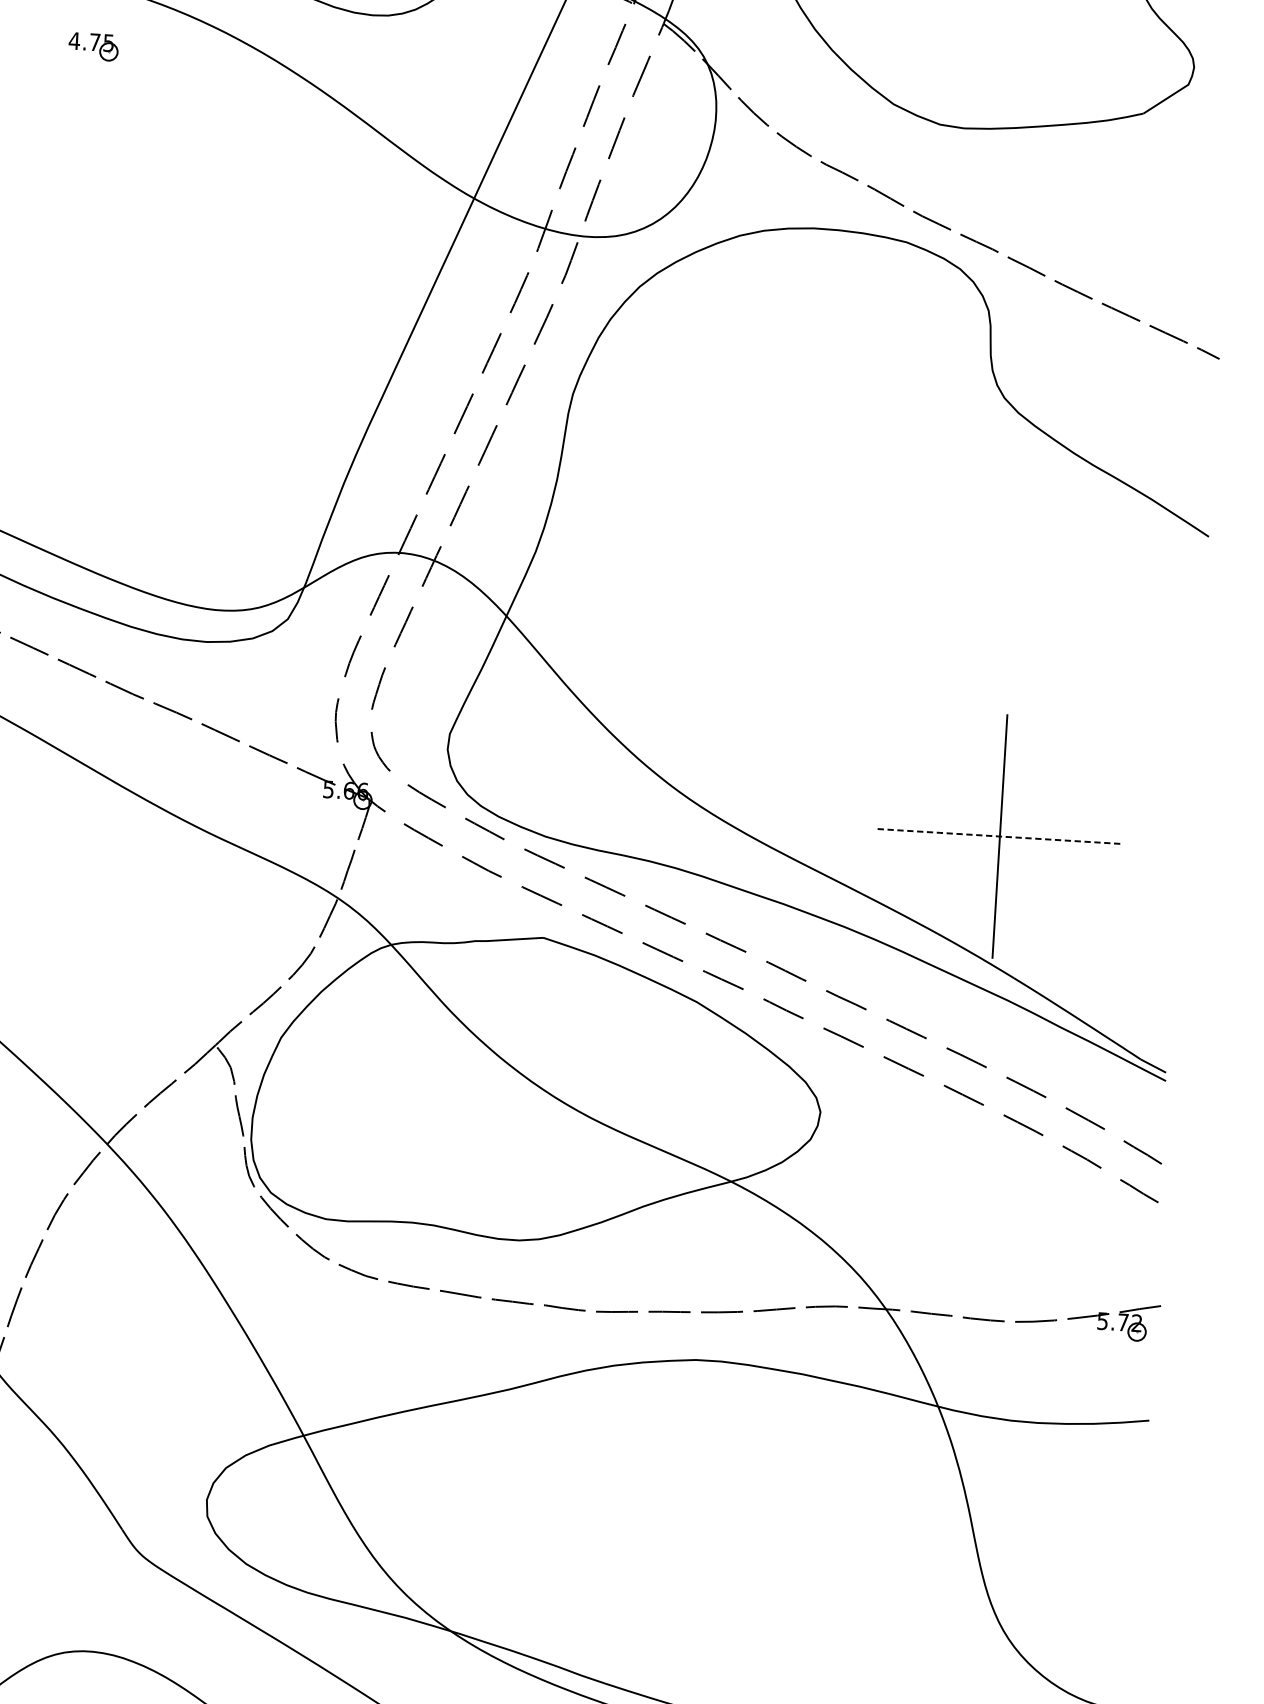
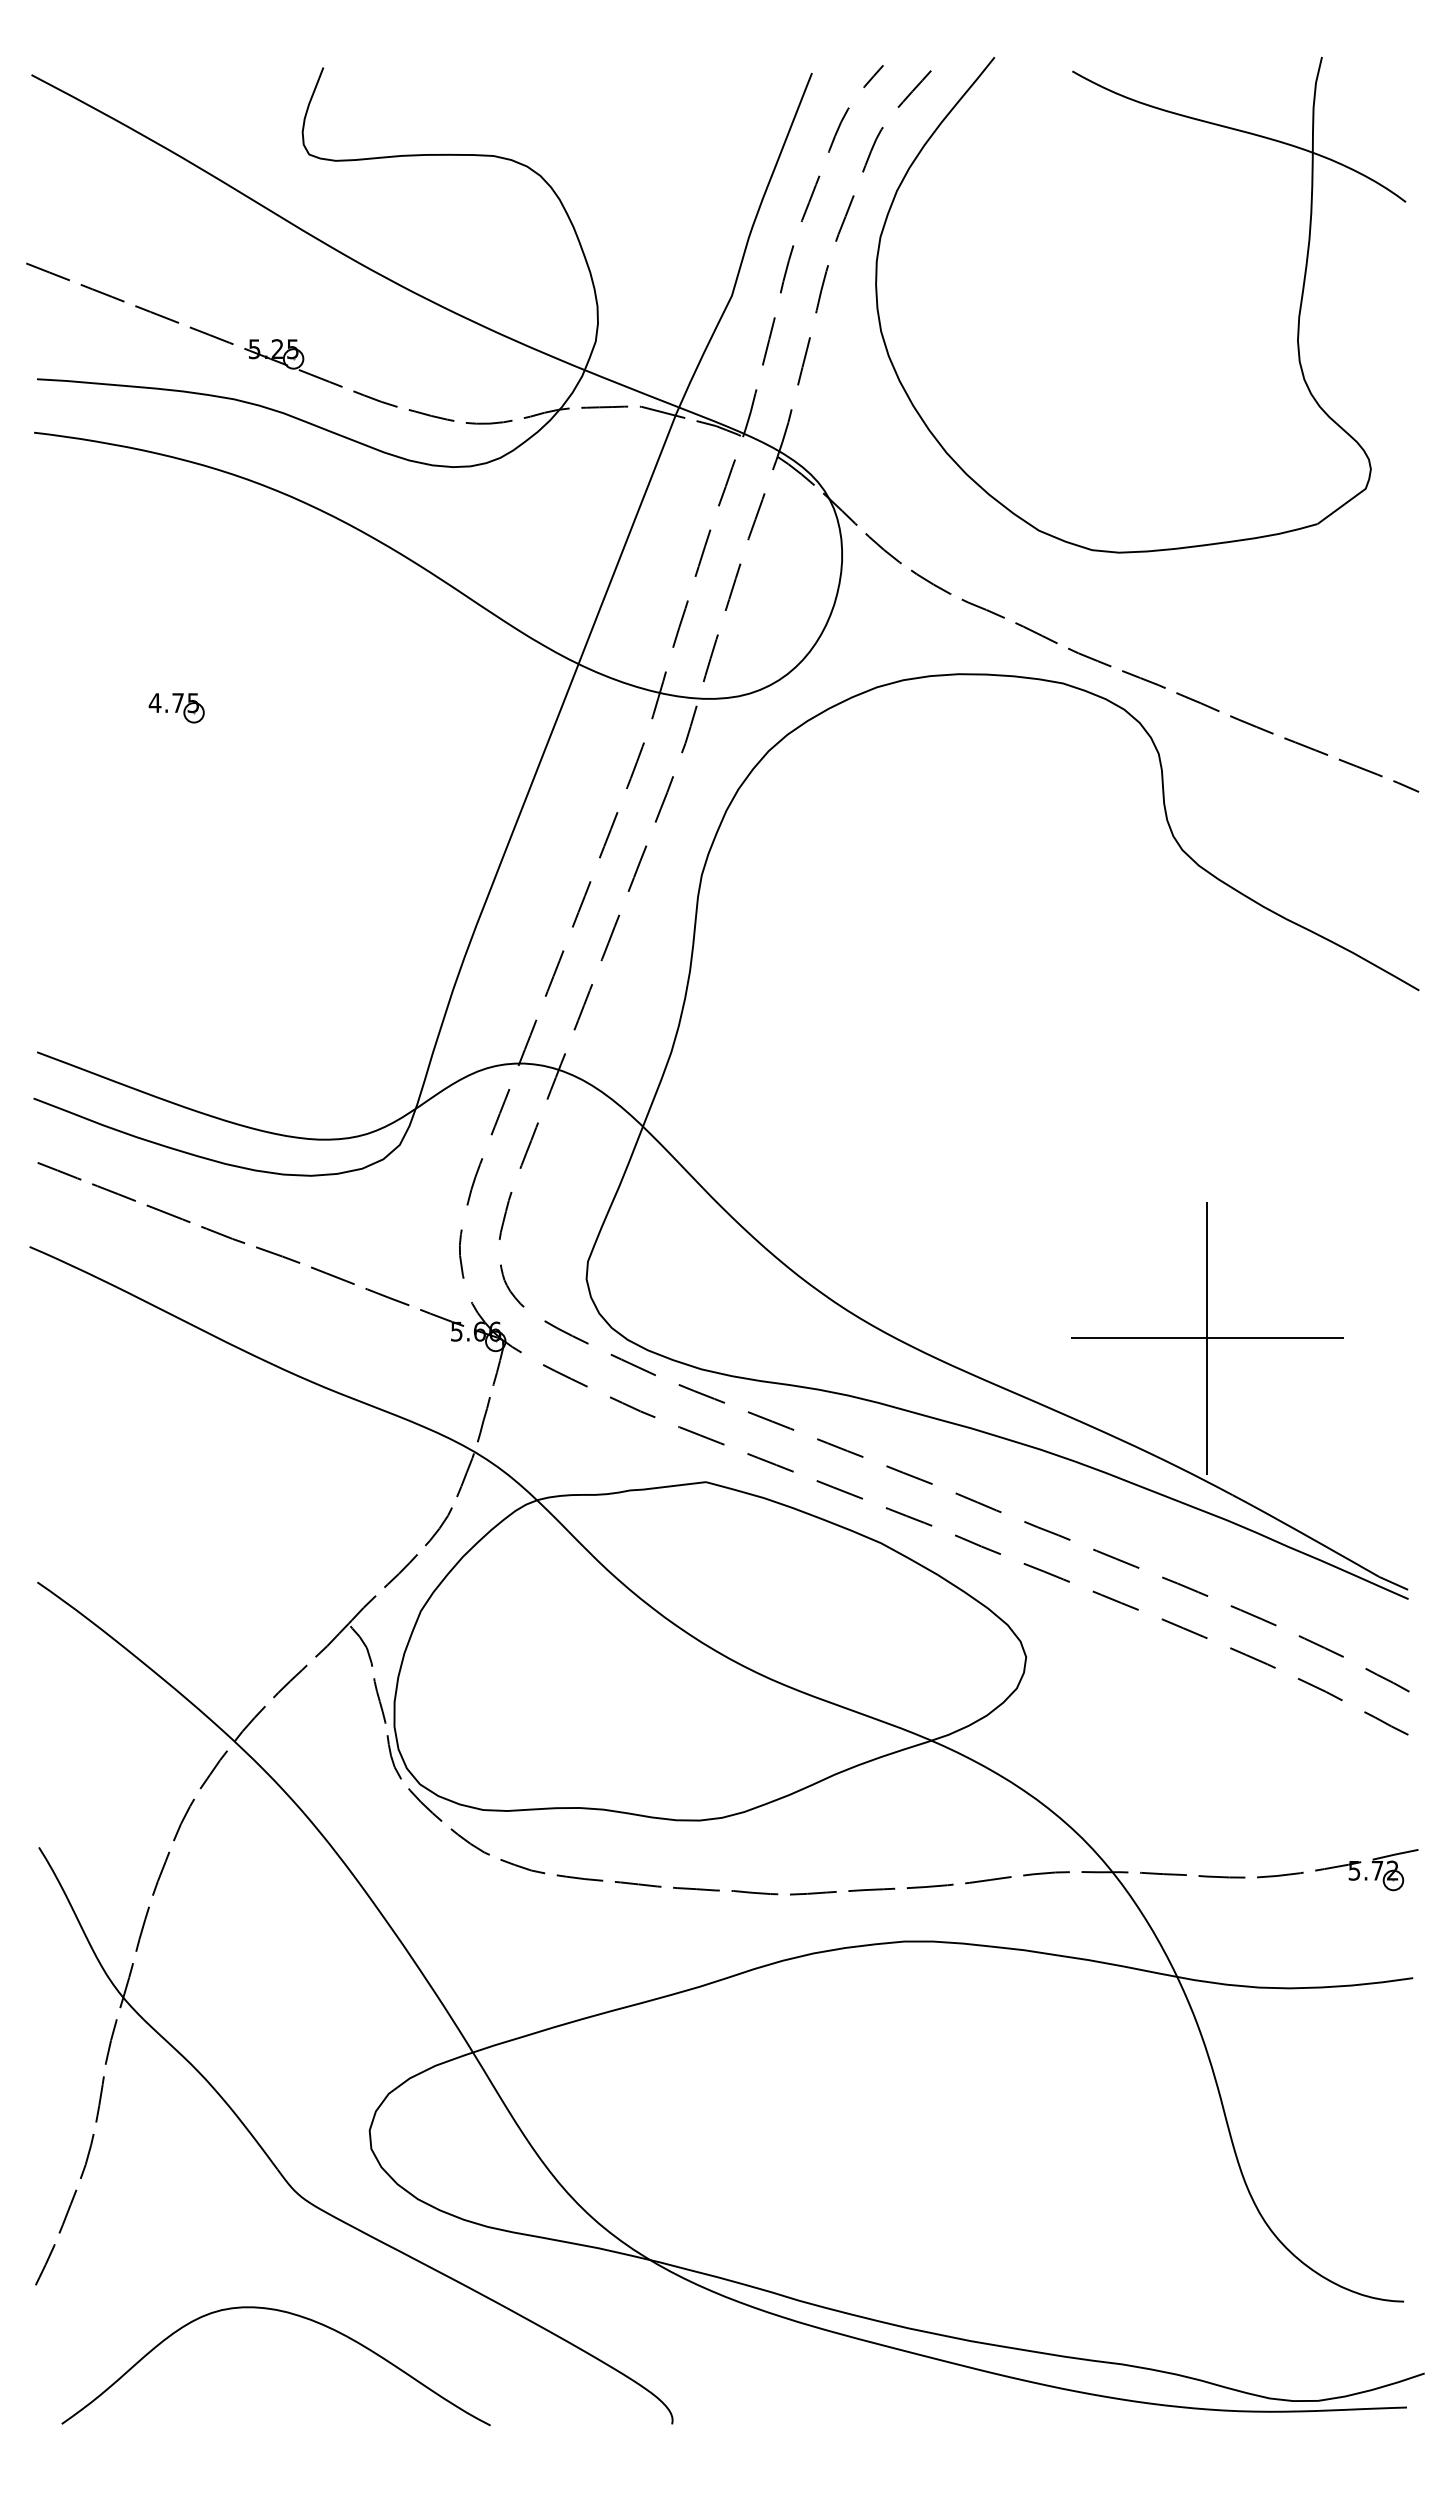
part: (93, 47) -> (176, 708), moved
line: (1000, 836) -> (1207, 1338), dashed -> solid

